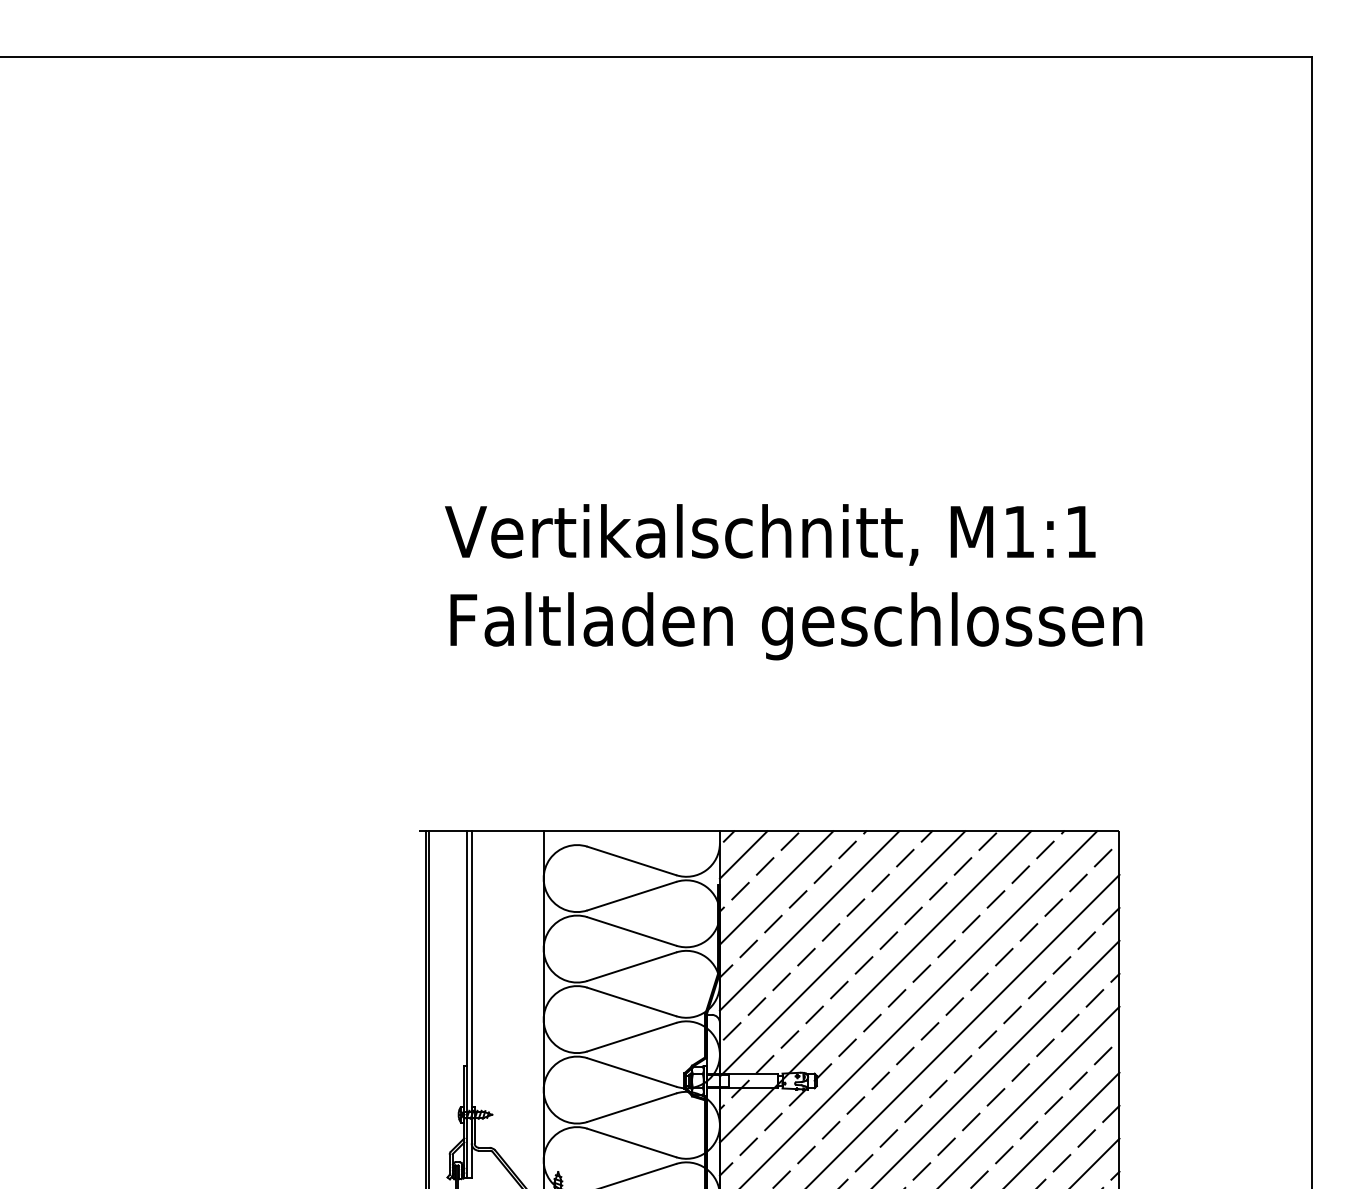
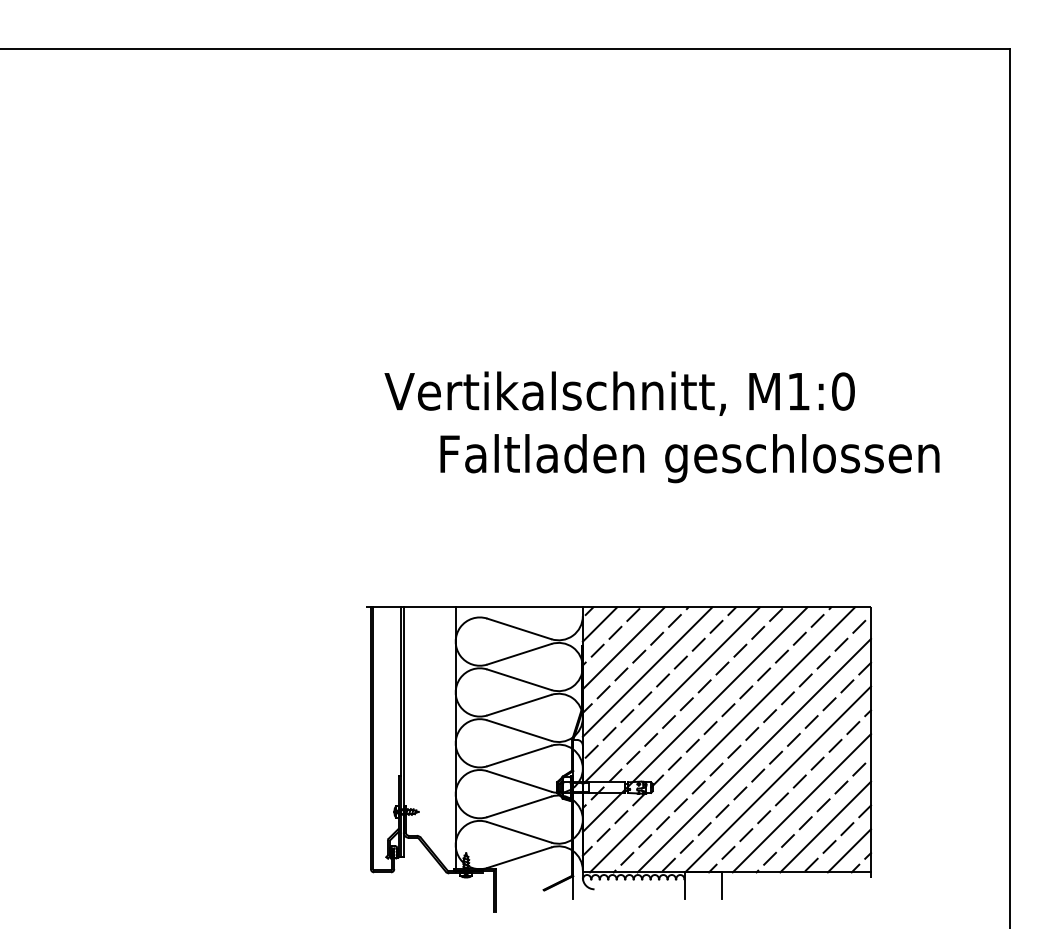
text: (1081, 531) -> (843, 391), M1:1 -> M1:0
text: (795, 626) -> (689, 458), moved

